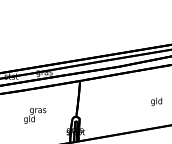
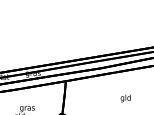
text: (156, 101) -> (125, 98), moved

